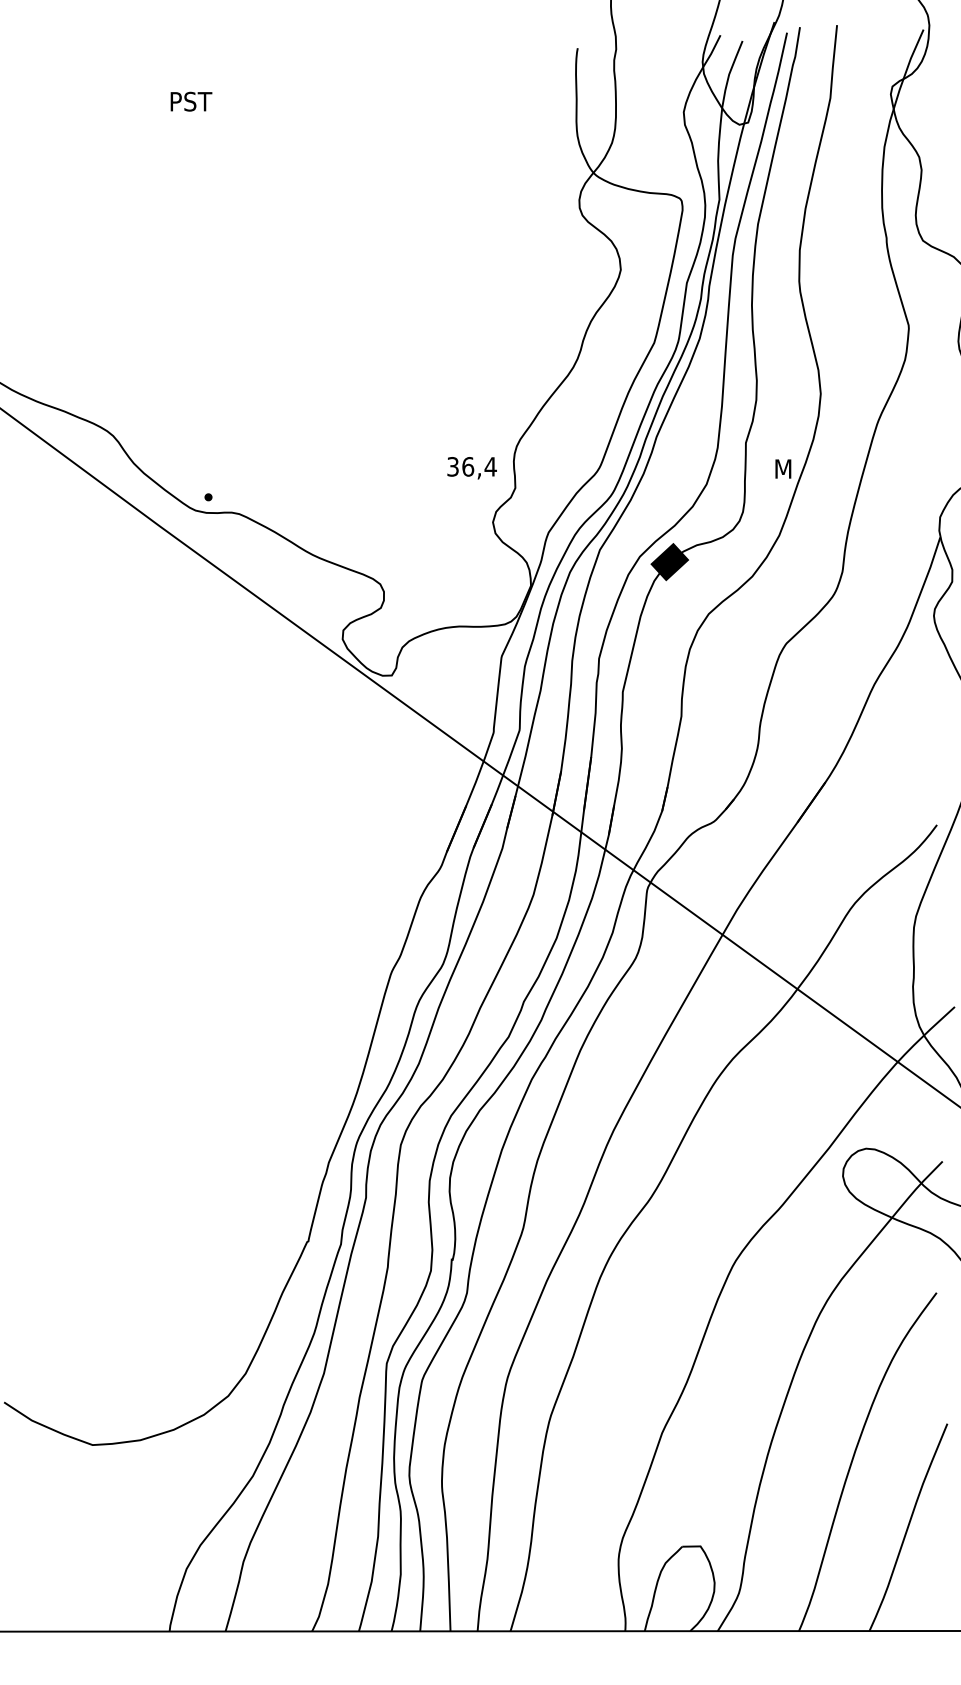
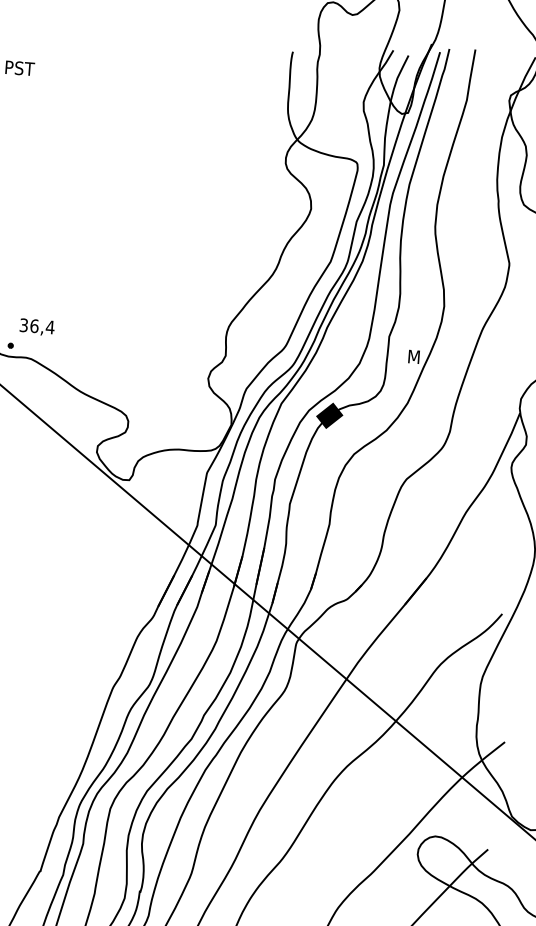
text: (471, 468) -> (36, 327), moved

